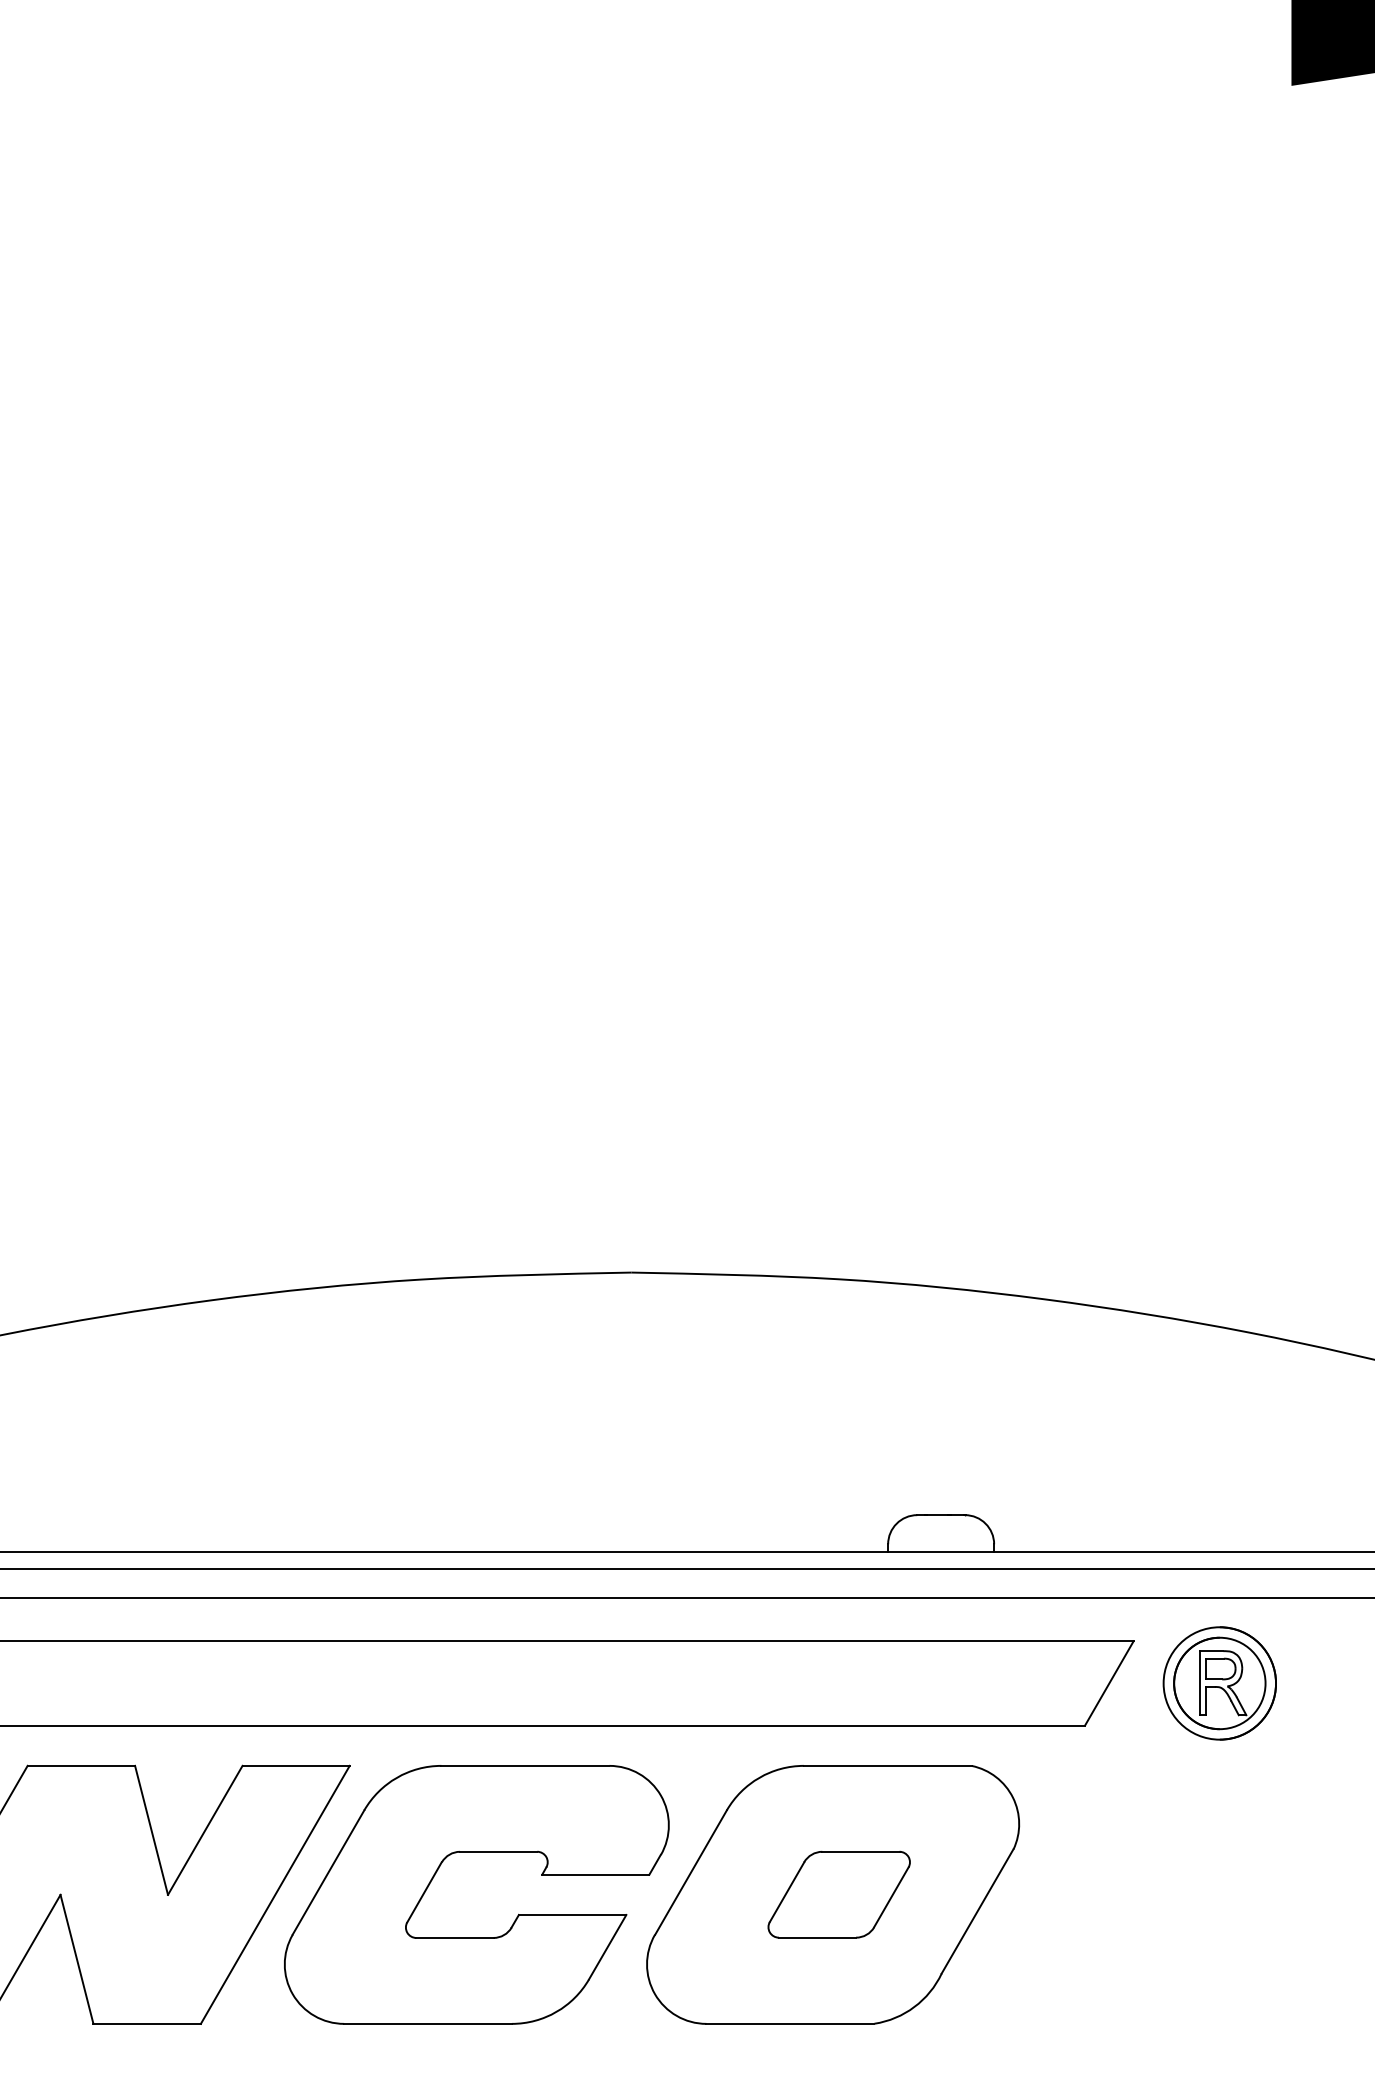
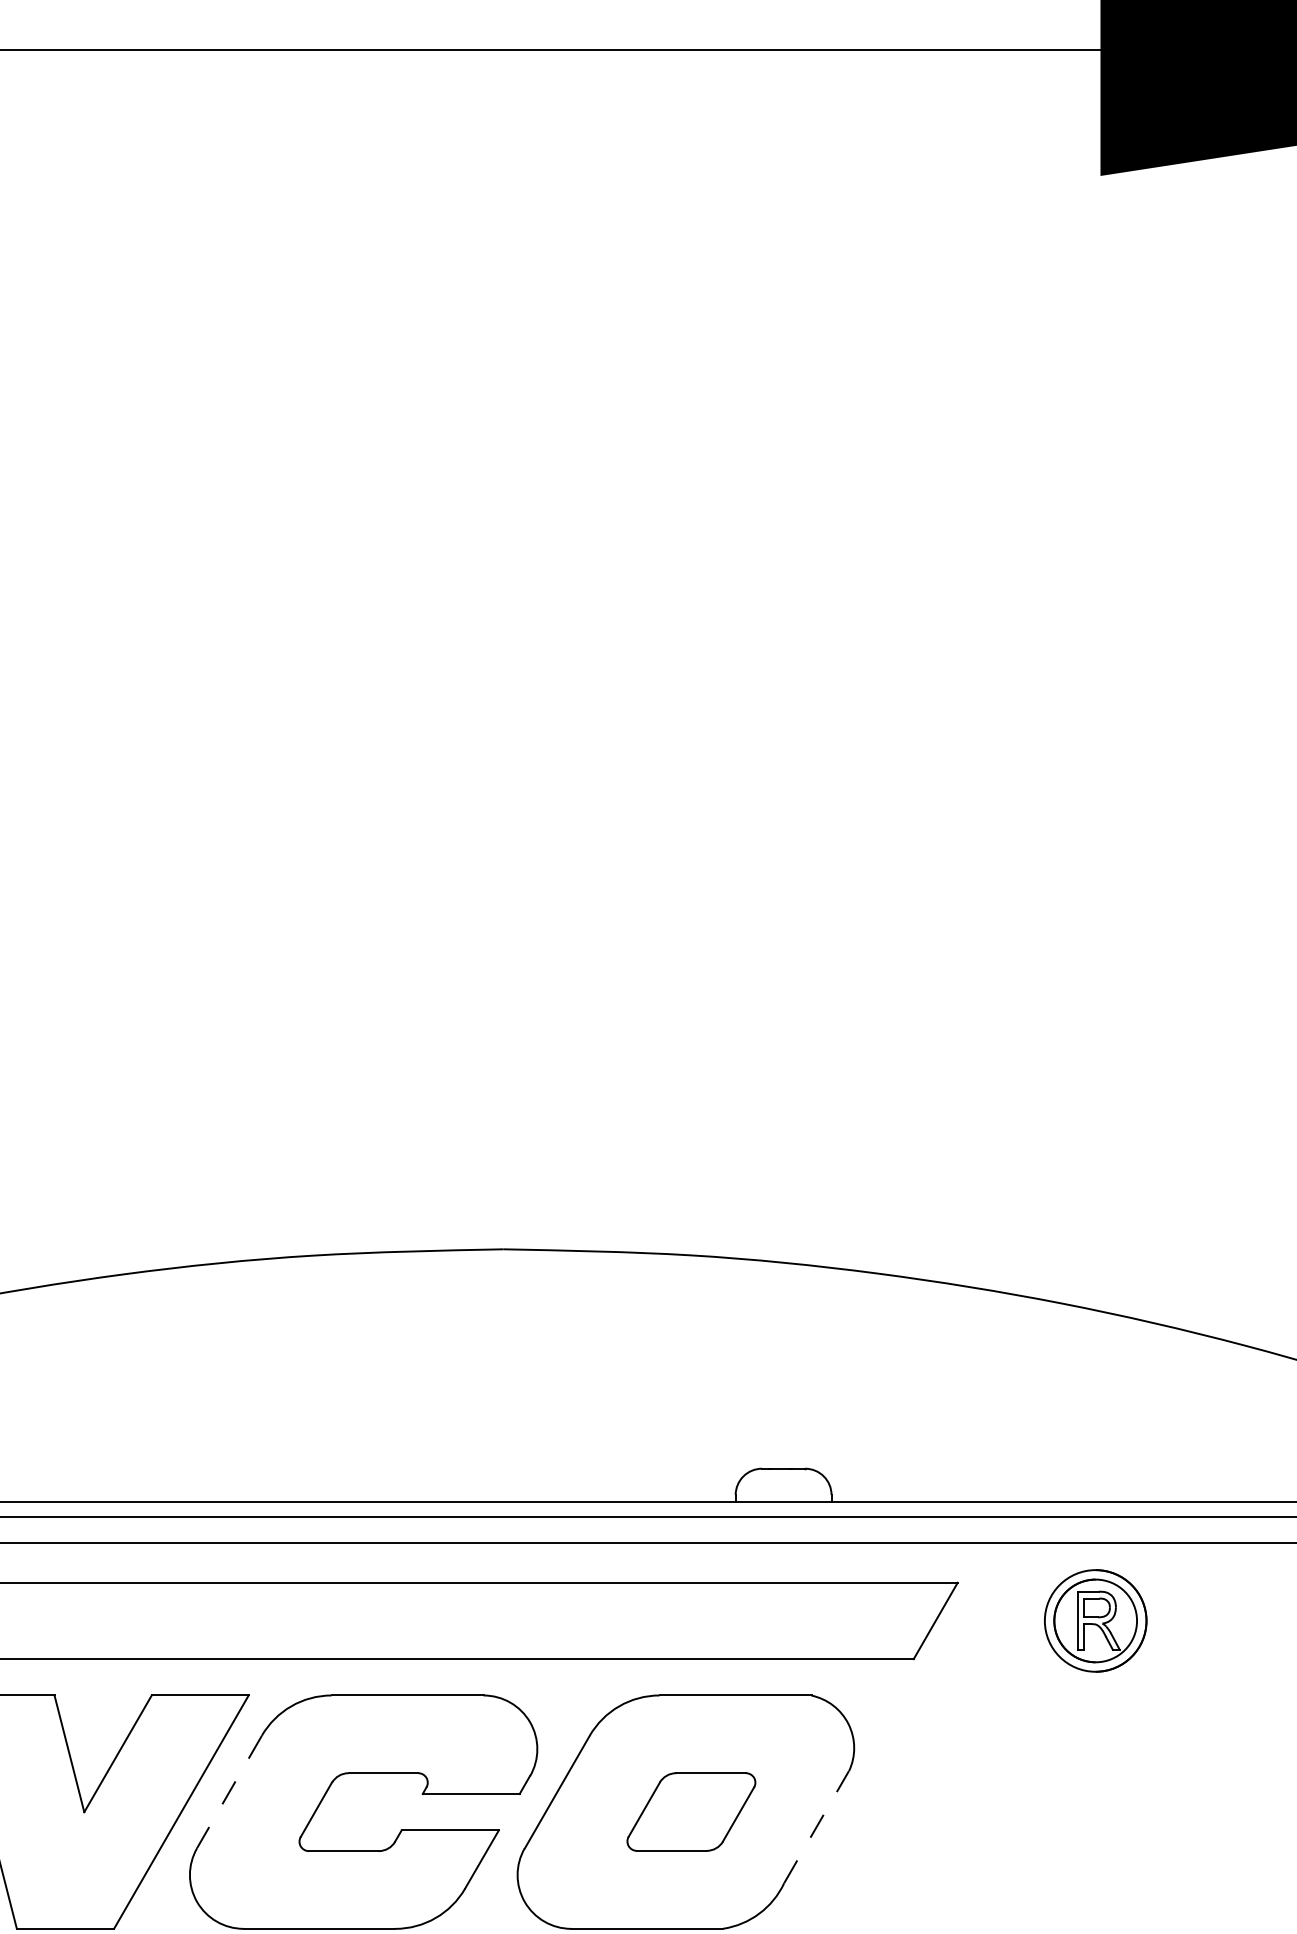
part: (1219, 1682) -> (1095, 1620), moved
line: (328, 1873) -> (229, 1792), solid -> dashed
line: (977, 1911) -> (816, 1827), solid -> dashed

